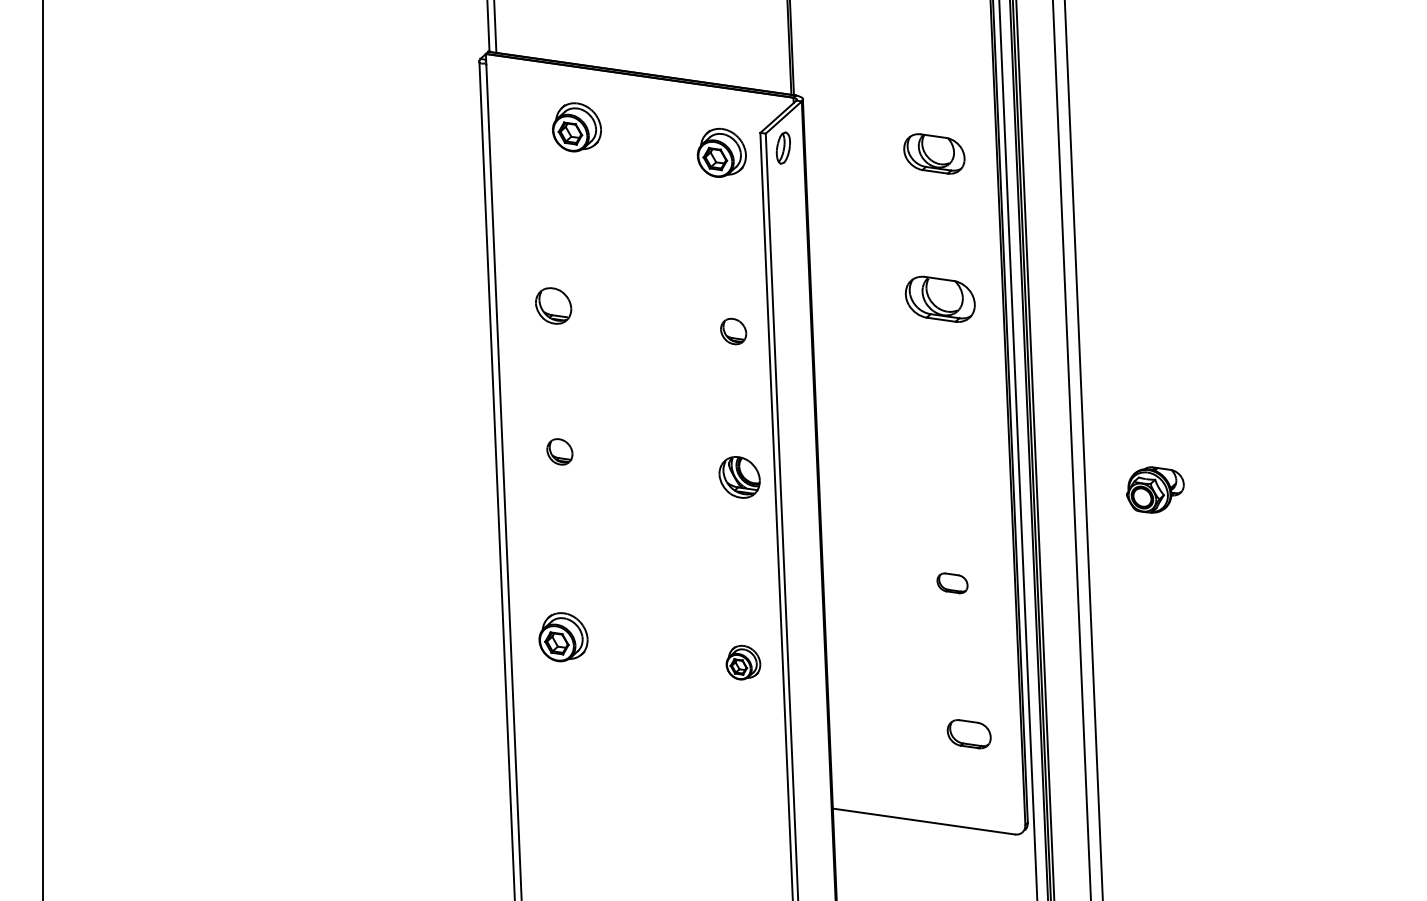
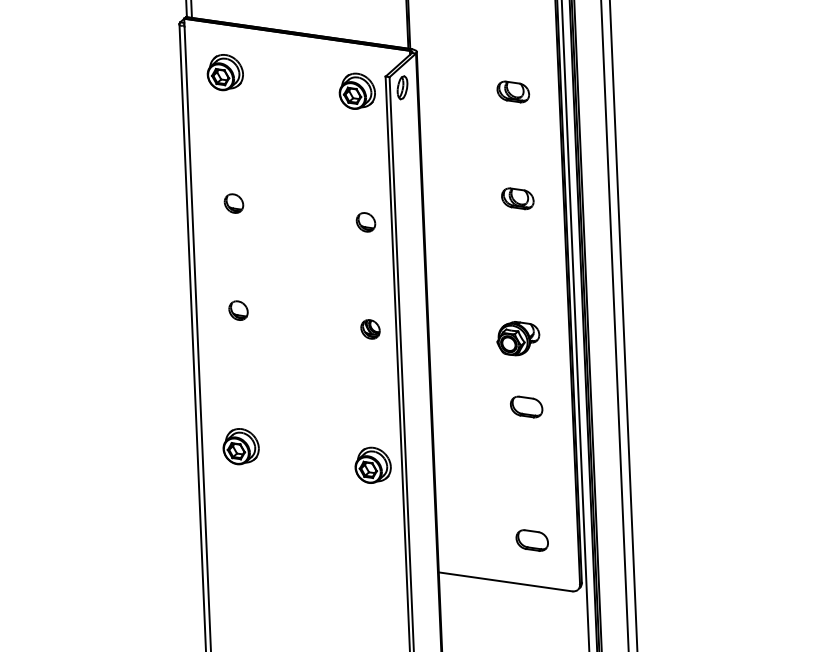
part: (576, 127) -> (225, 72), moved
part: (934, 153) -> (513, 91), size x0.71
part: (940, 299) -> (517, 198), size x0.62
part: (553, 305) -> (233, 203), size x0.71
part: (739, 477) -> (370, 329), size x0.62
part: (1155, 489) -> (518, 338), moved
part: (952, 583) -> (526, 407), size x1.43
part: (743, 662) -> (373, 465), size x1.43
part: (968, 734) -> (531, 540), moved

